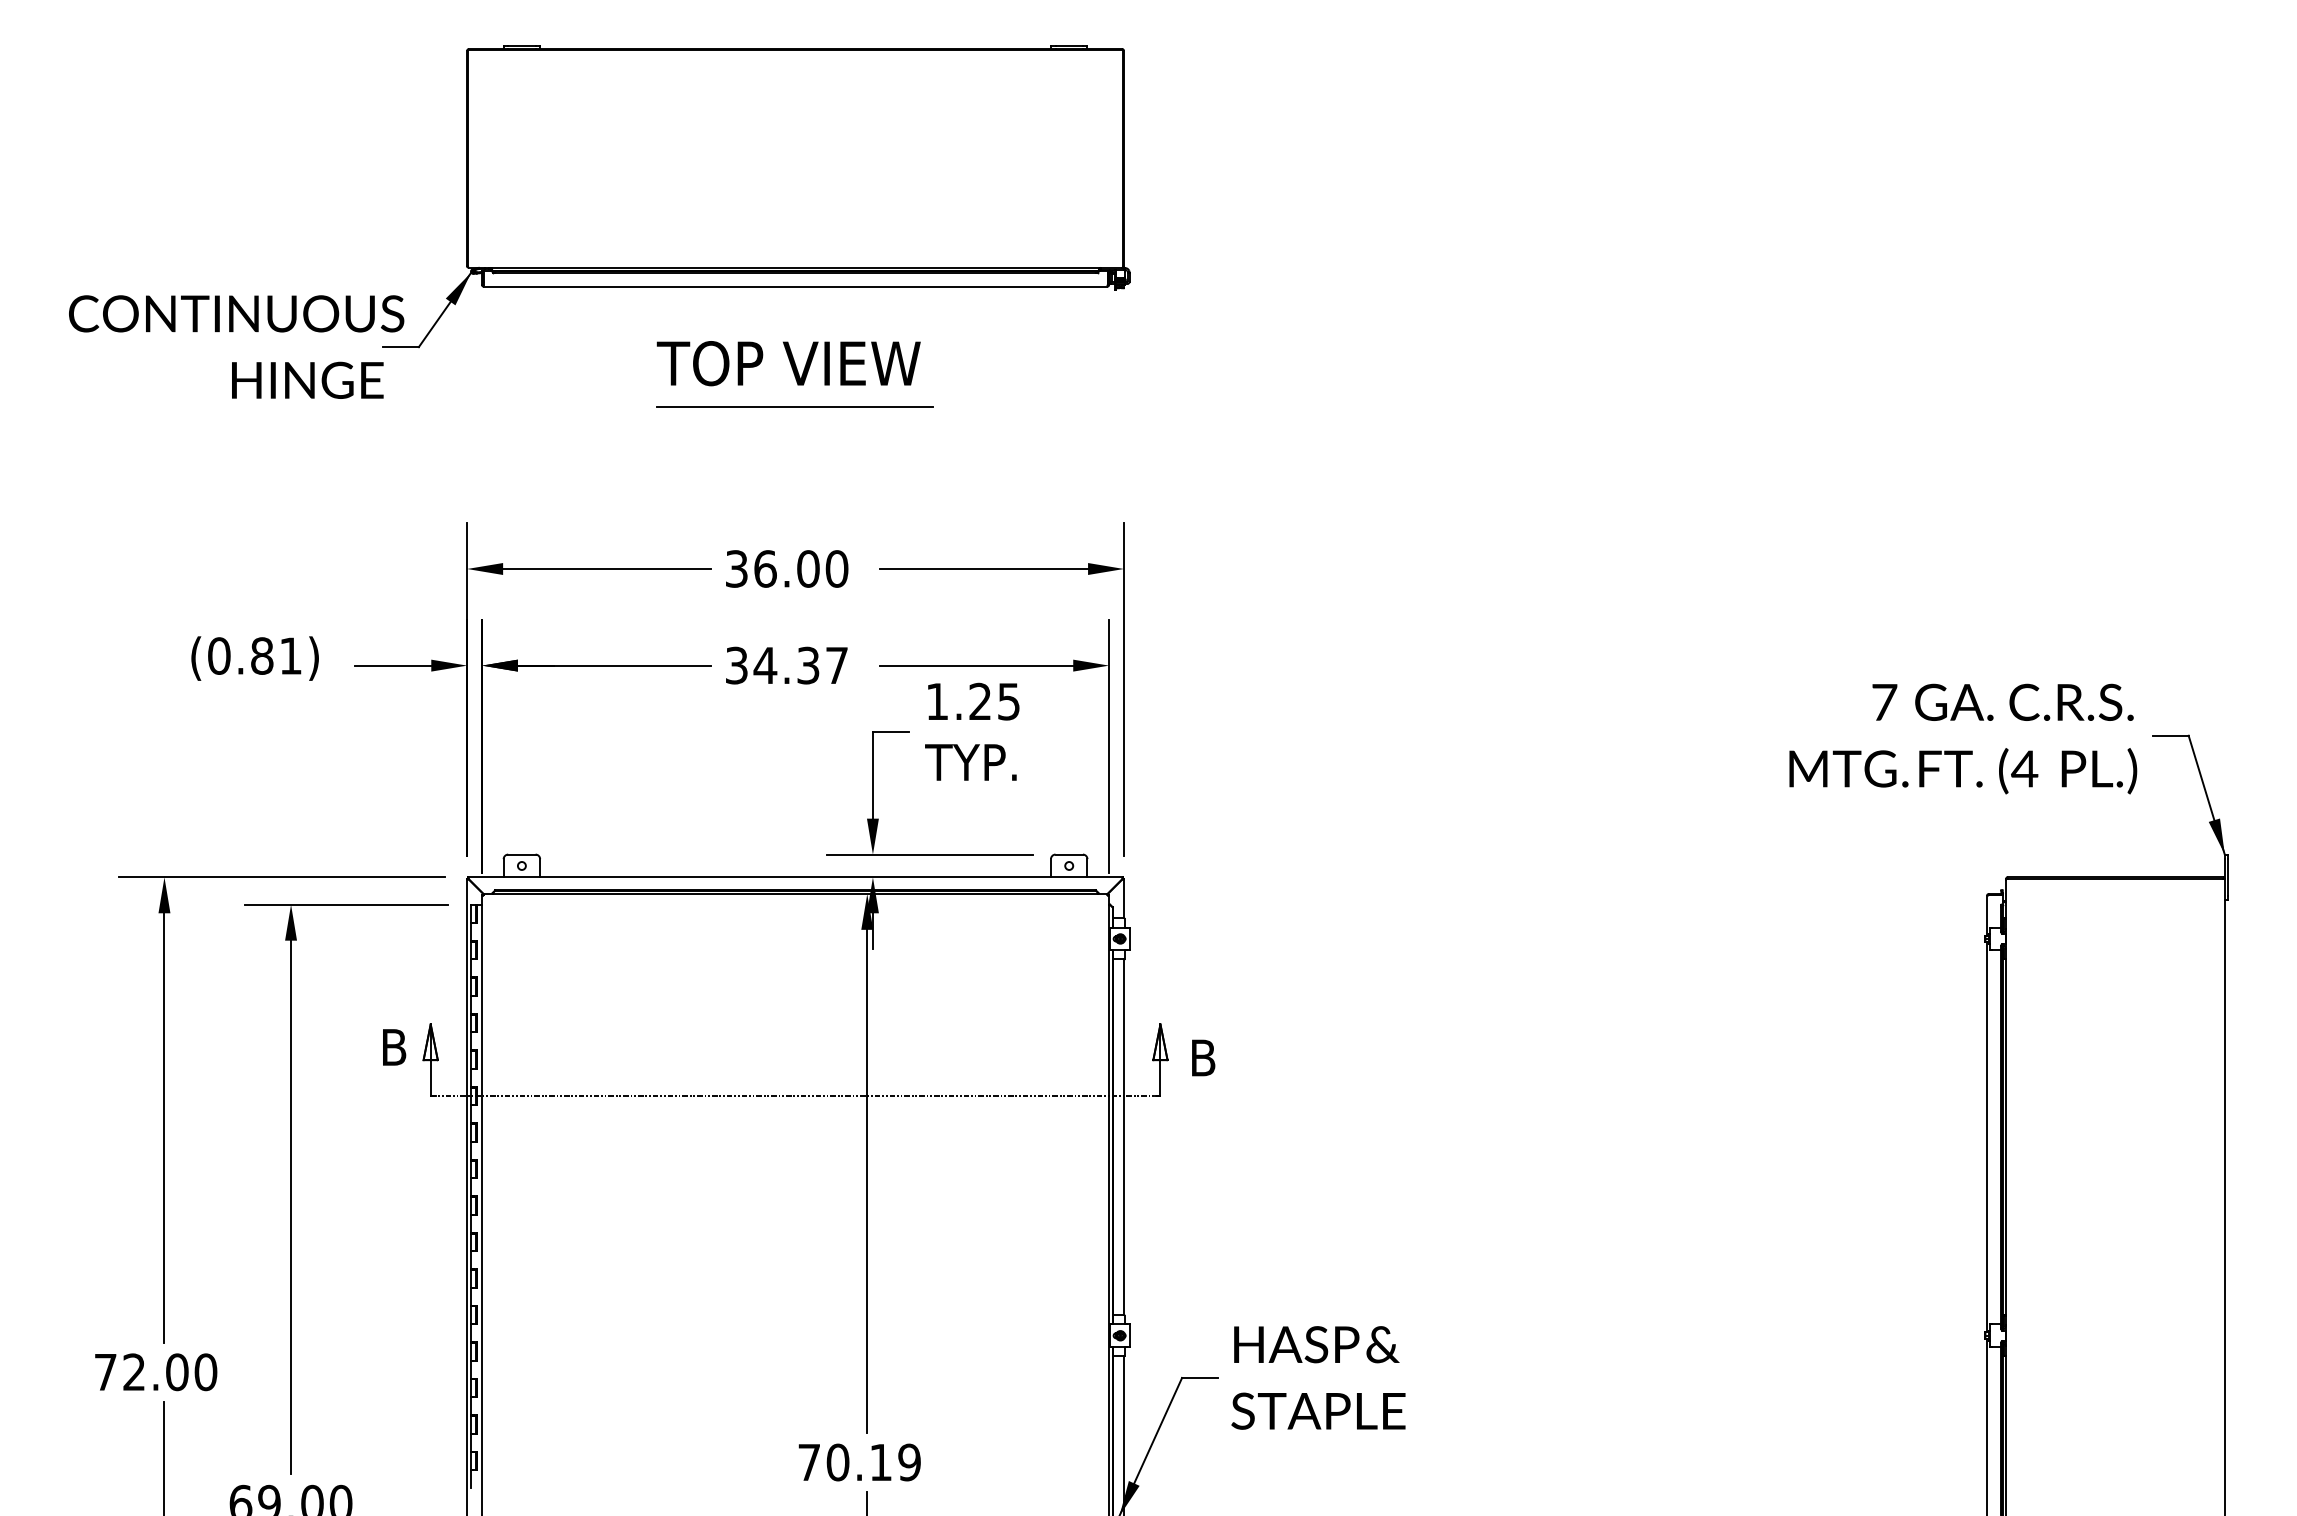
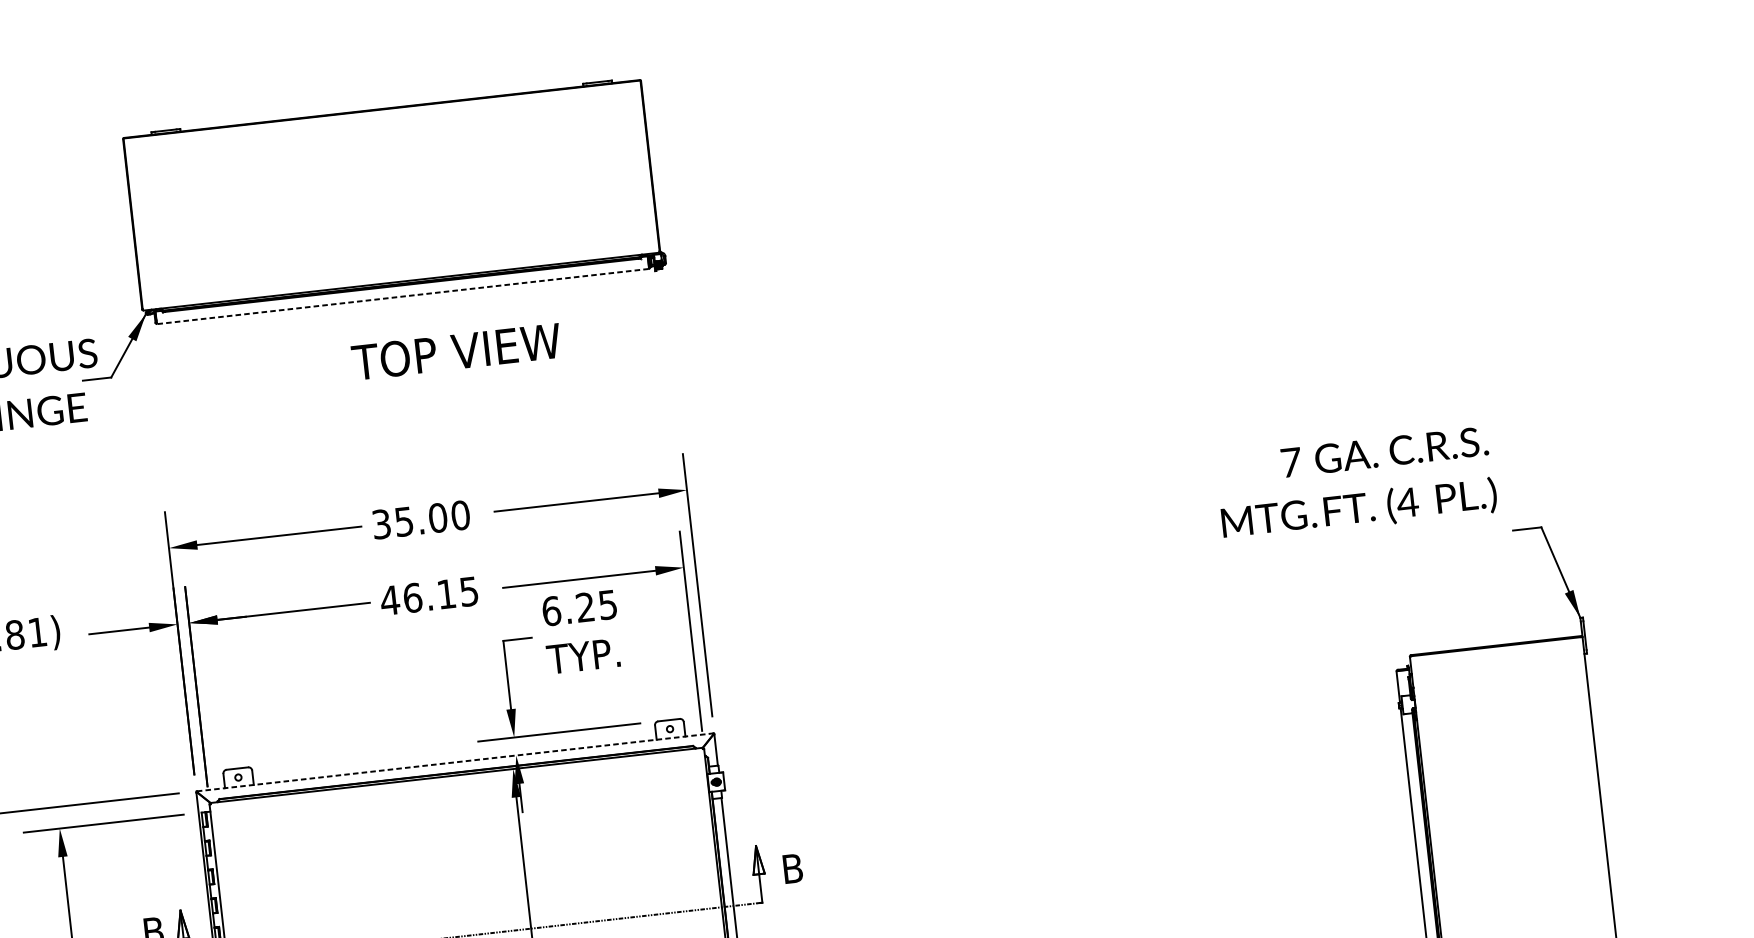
line: (795, 286) -> (402, 296), solid -> dashed
text: (788, 363) -> (456, 351), moved
line: (795, 406) -> (413, 390), removed
text: (765, 568) -> (404, 521), 36.00 -> 35.00
text: (785, 665) -> (428, 596), 34.37 -> 46.15
text: (937, 701) -> (551, 611), 1.25 -> 6.25
text: (1963, 738) -> (1356, 484), moved
line: (795, 877) -> (455, 762), solid -> dashed

